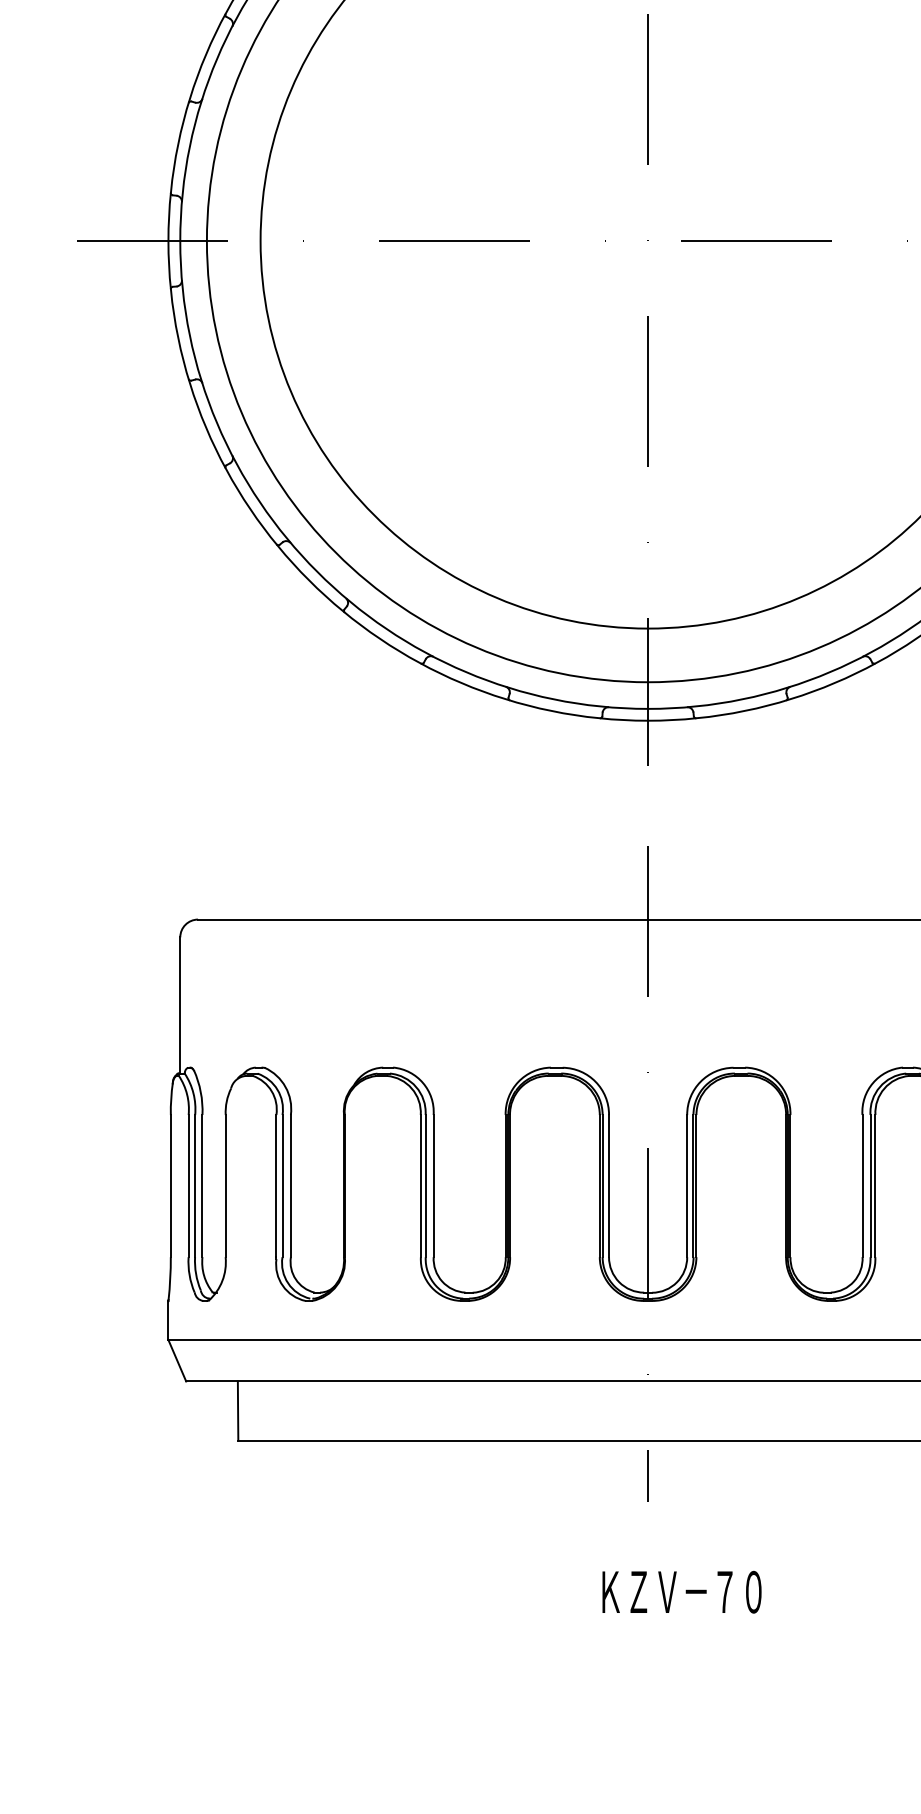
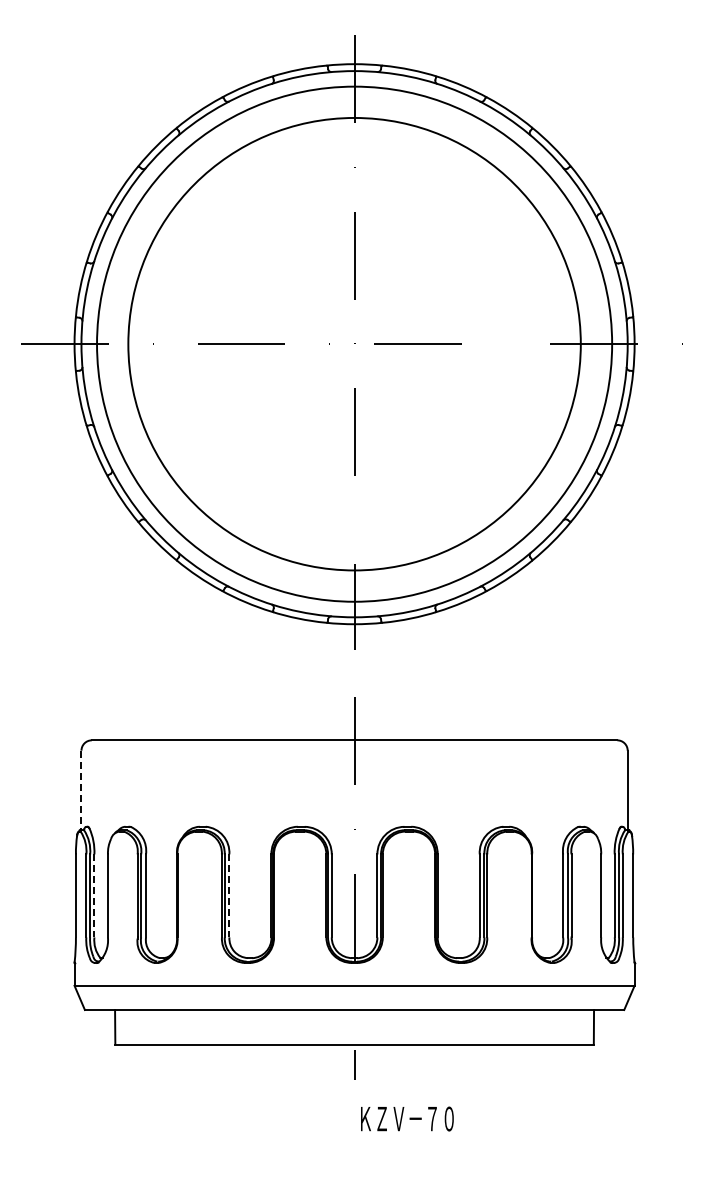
line: (180, 1005) -> (81, 790), solid -> dashed
line: (202, 1187) -> (94, 896), solid -> dashed
line: (433, 1187) -> (229, 896), solid -> dashed
text: (682, 1591) -> (407, 1118), moved

